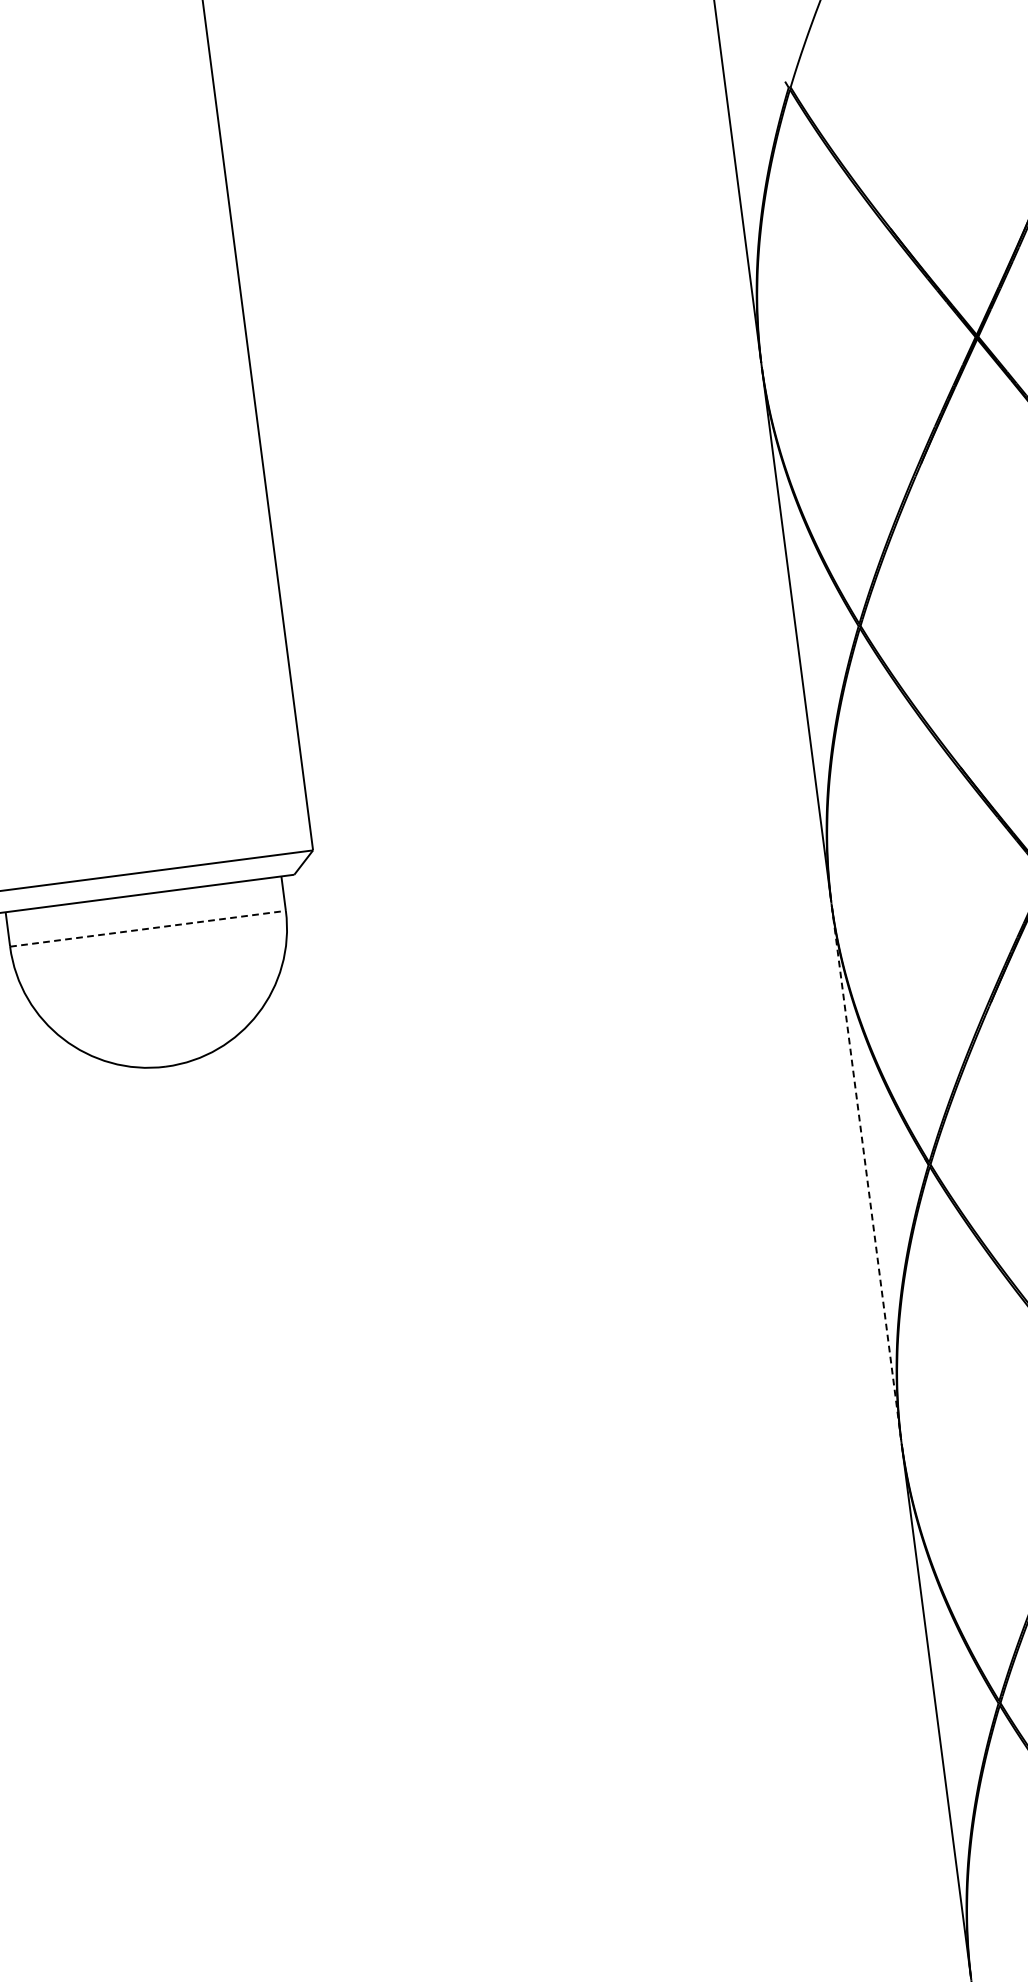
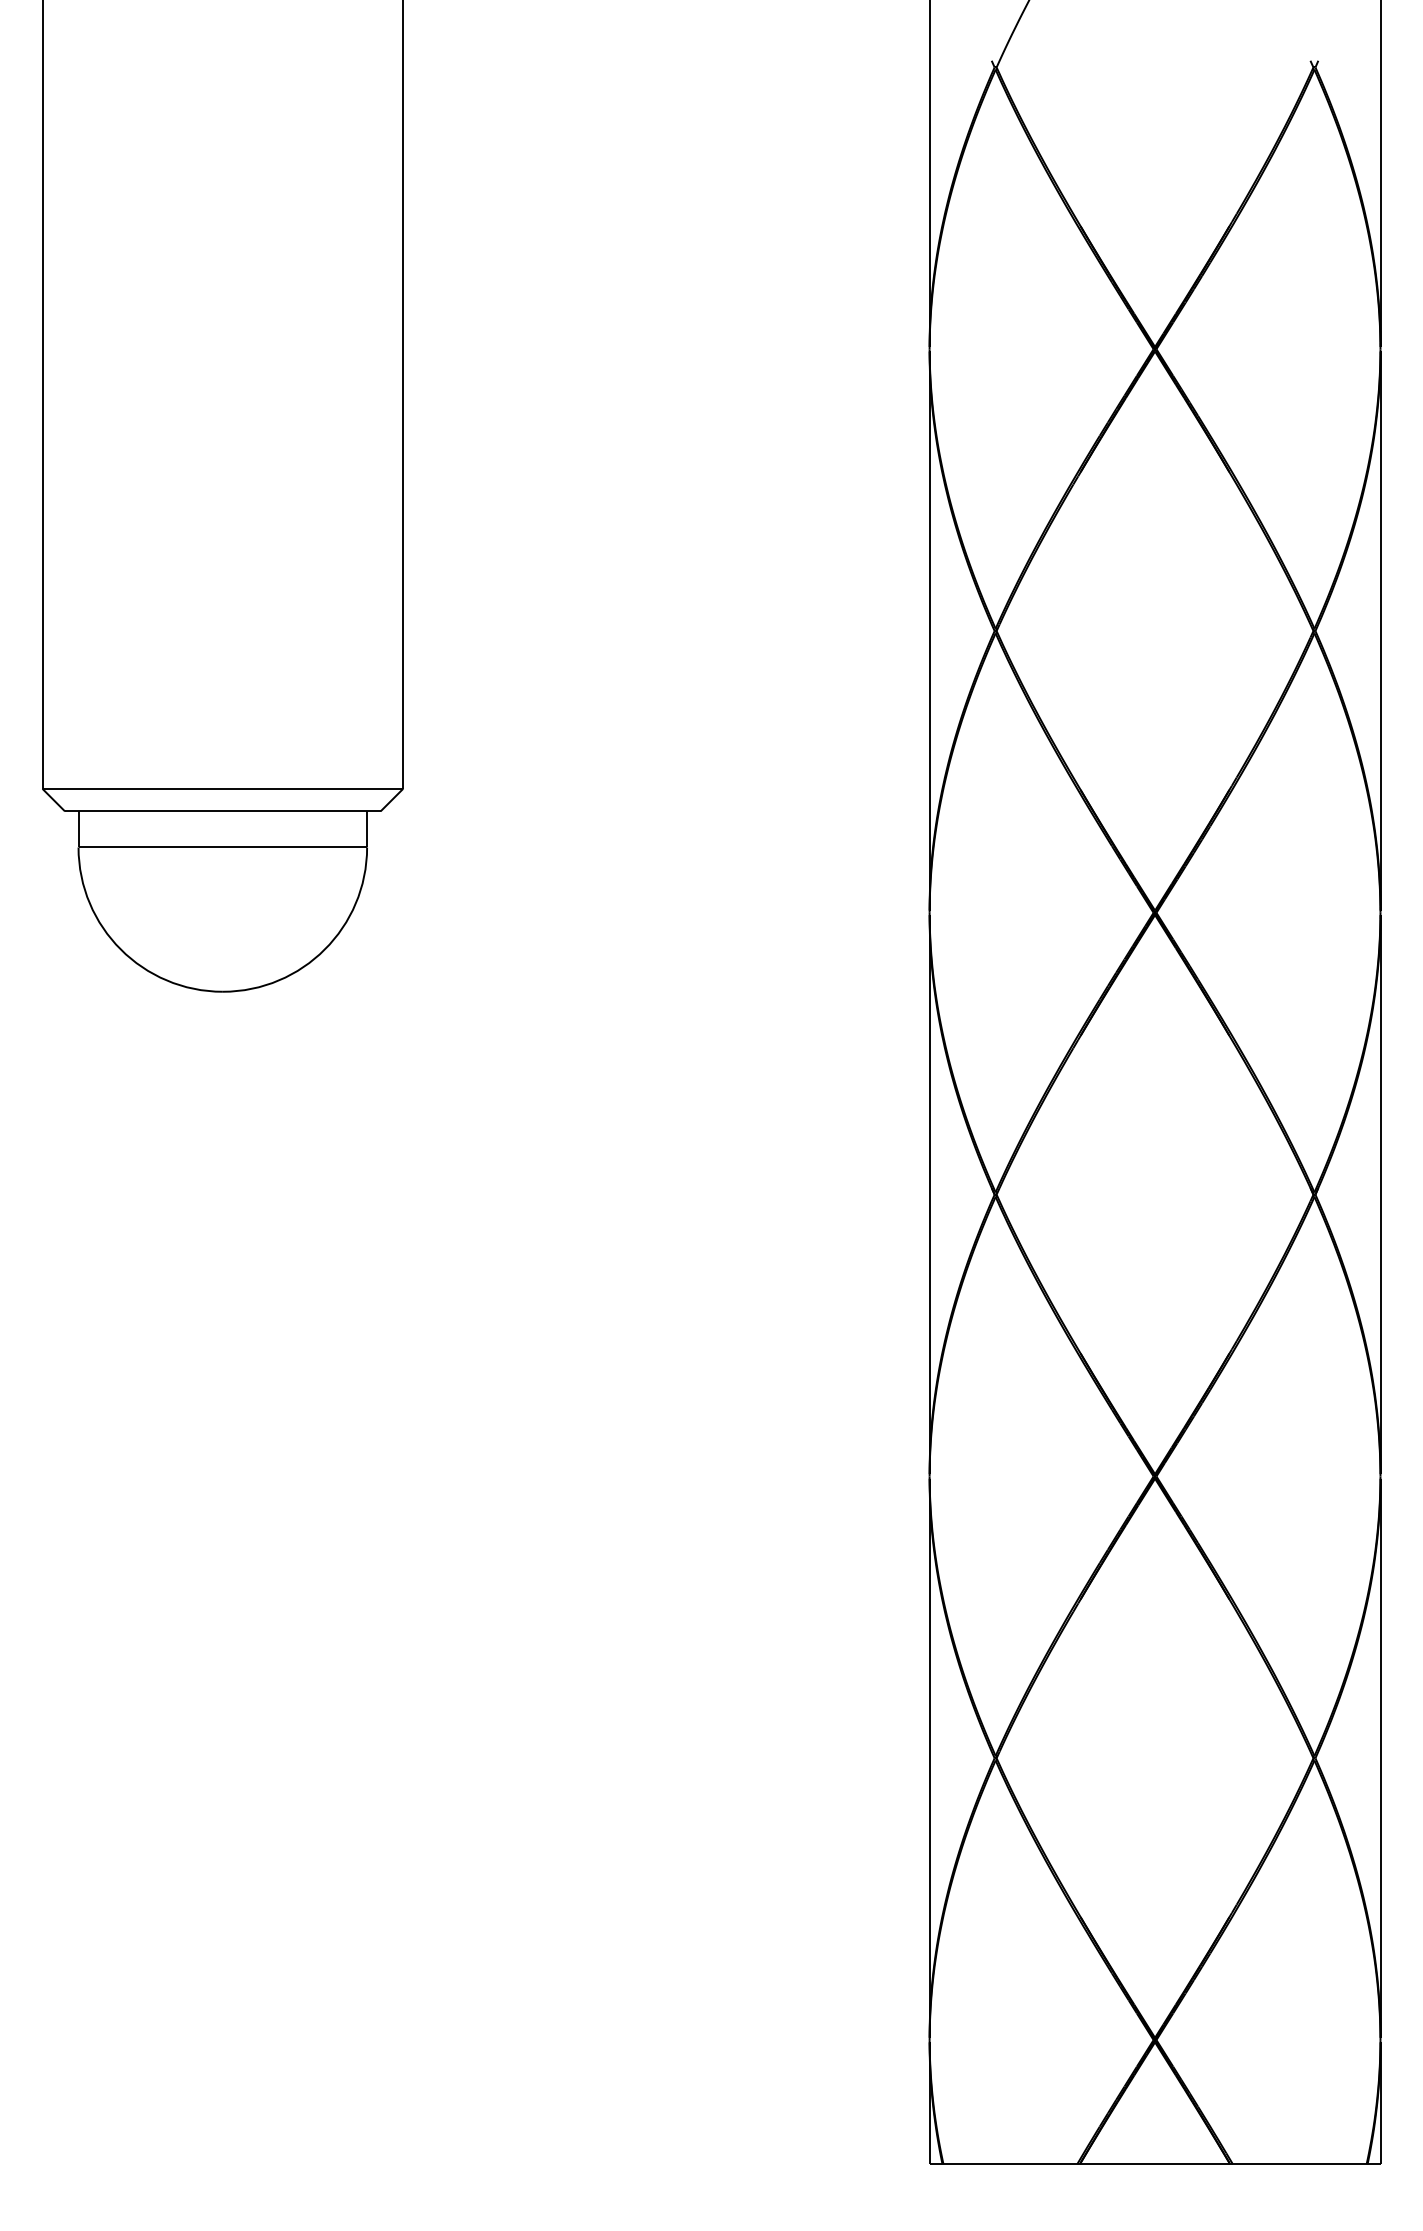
line: (148, 928) -> (223, 847), dashed -> solid
line: (866, 1172) -> (929, 1194), dashed -> solid

